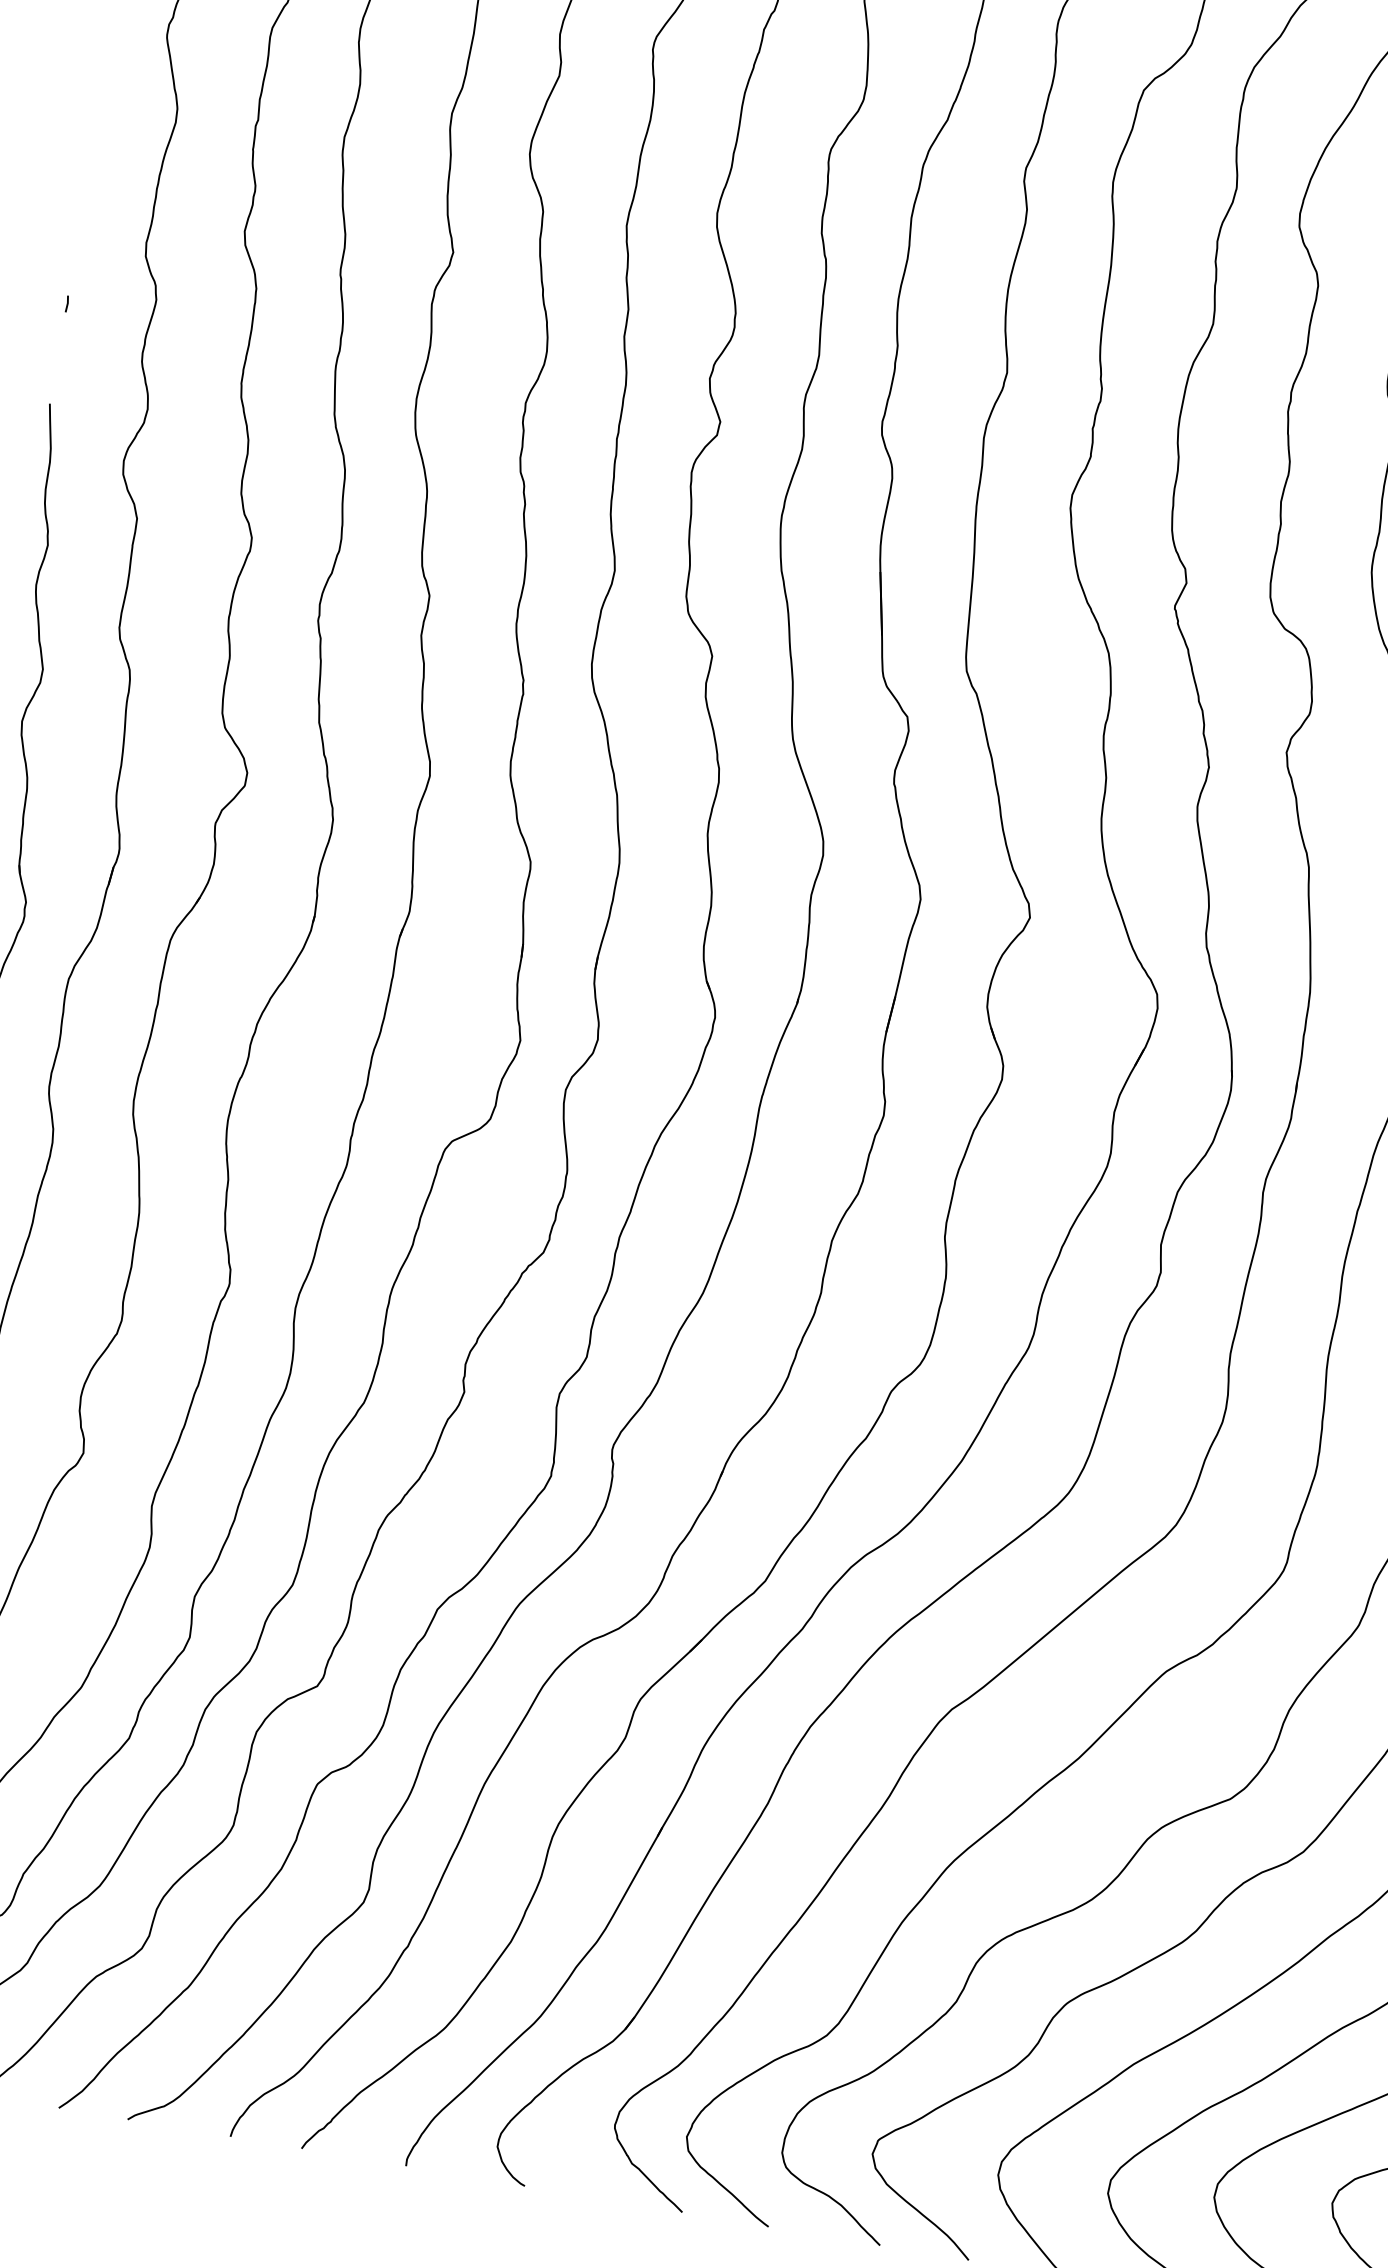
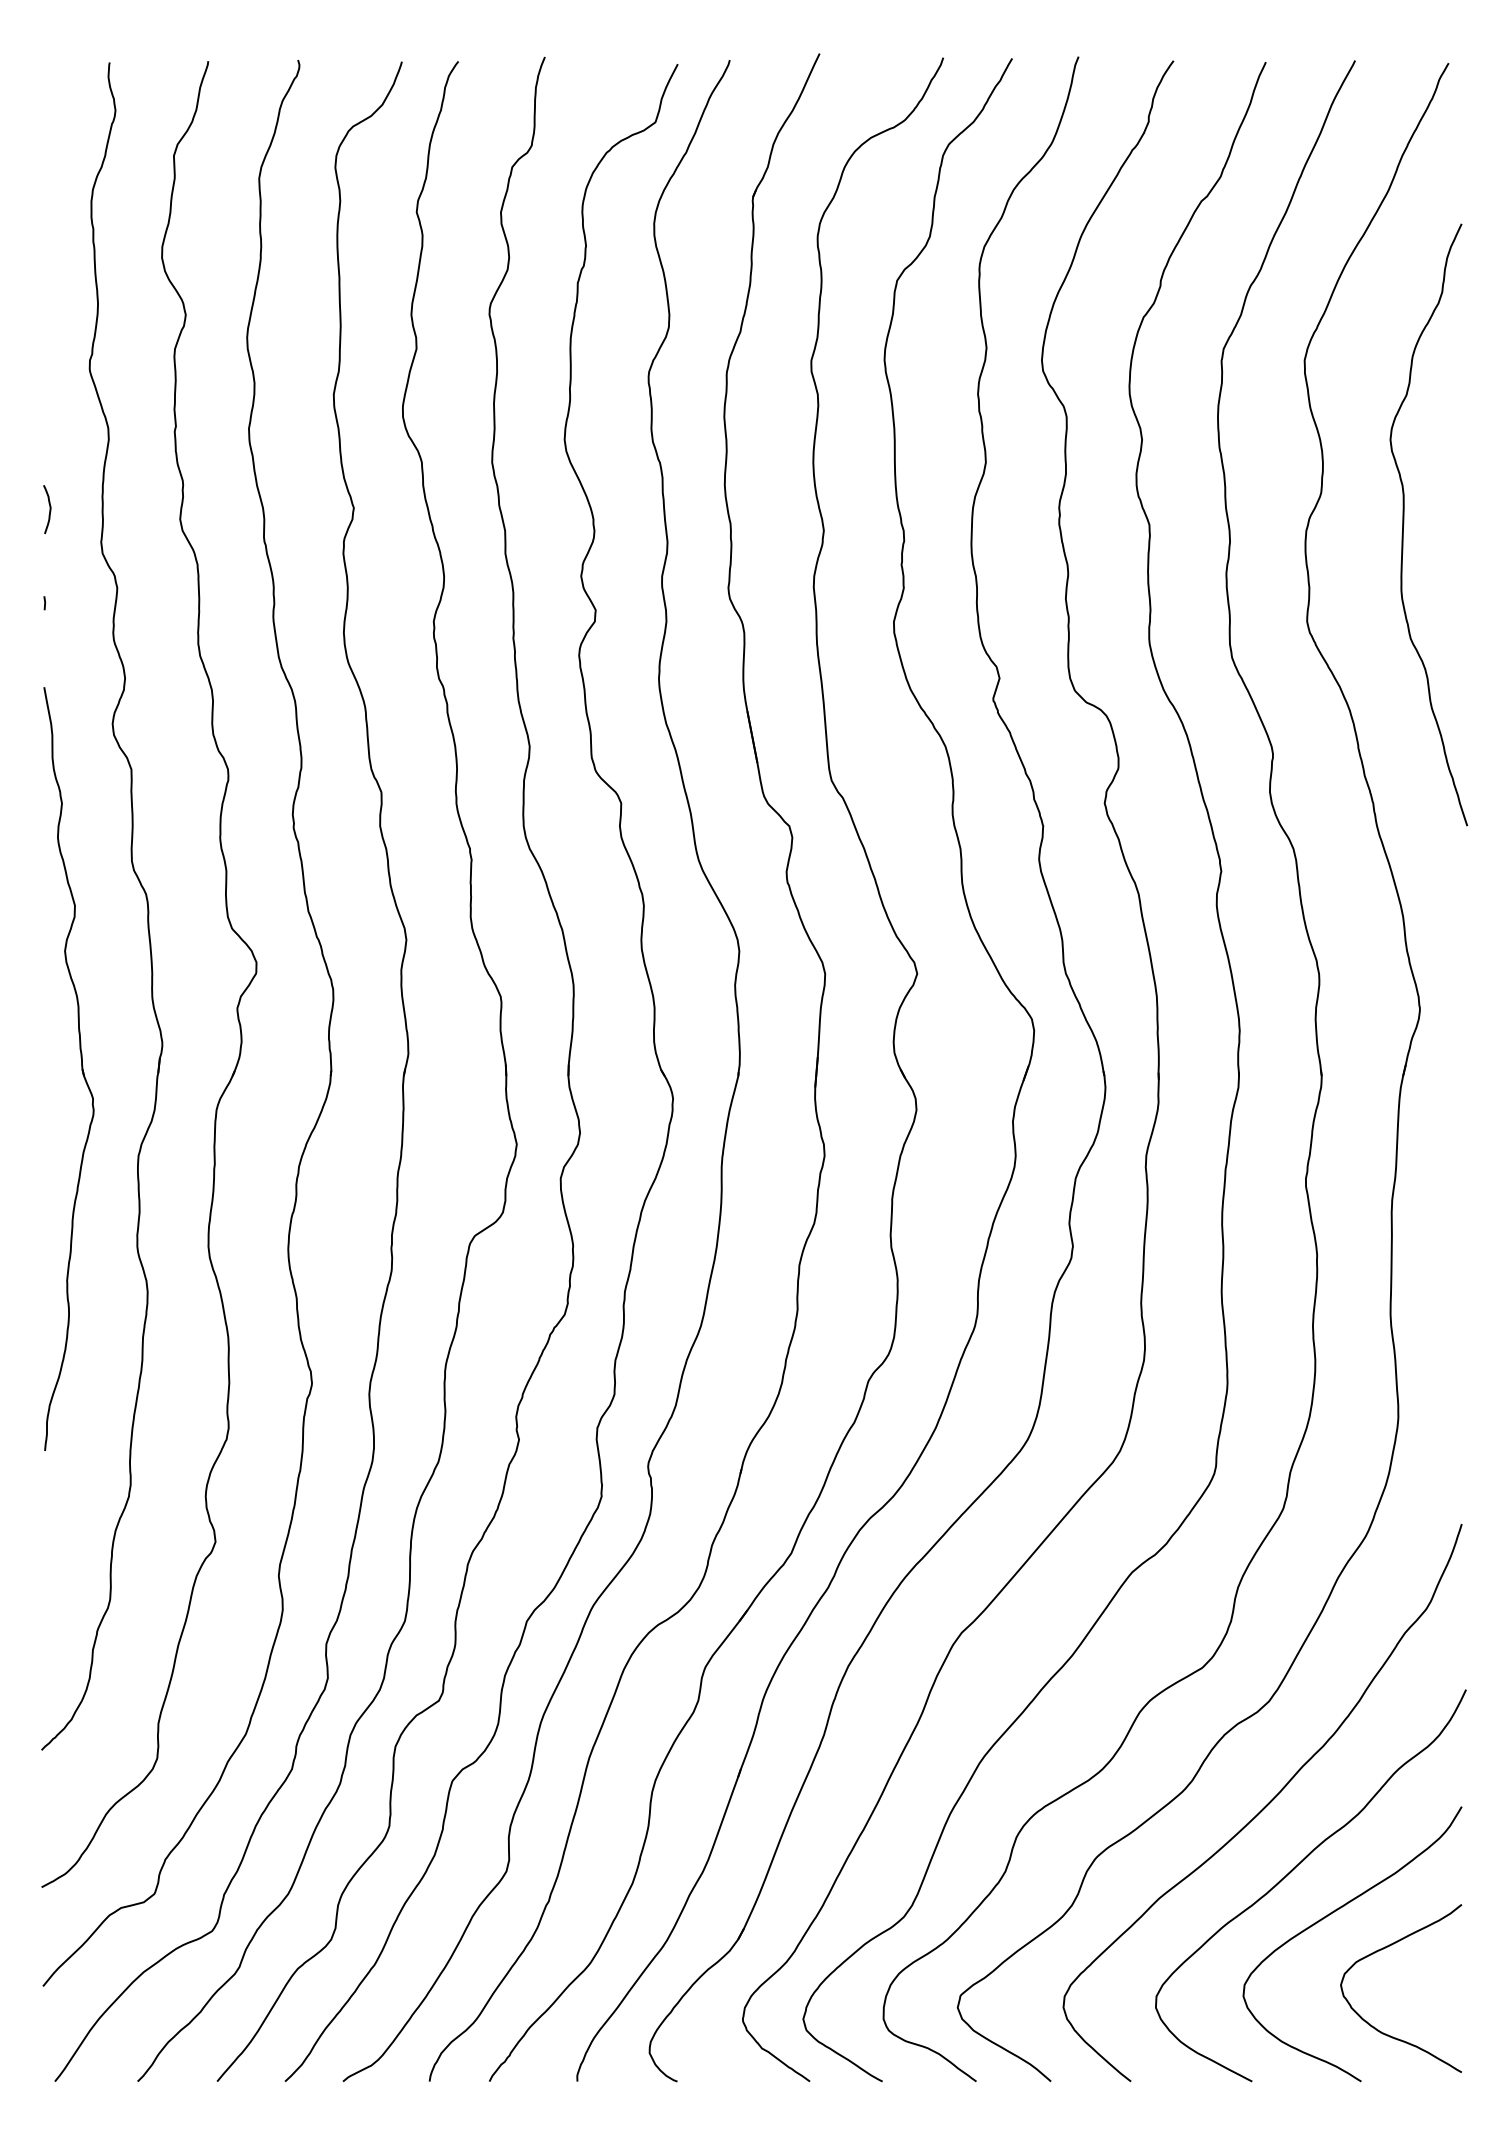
curve: (91, 193) -> (49, 509), added

